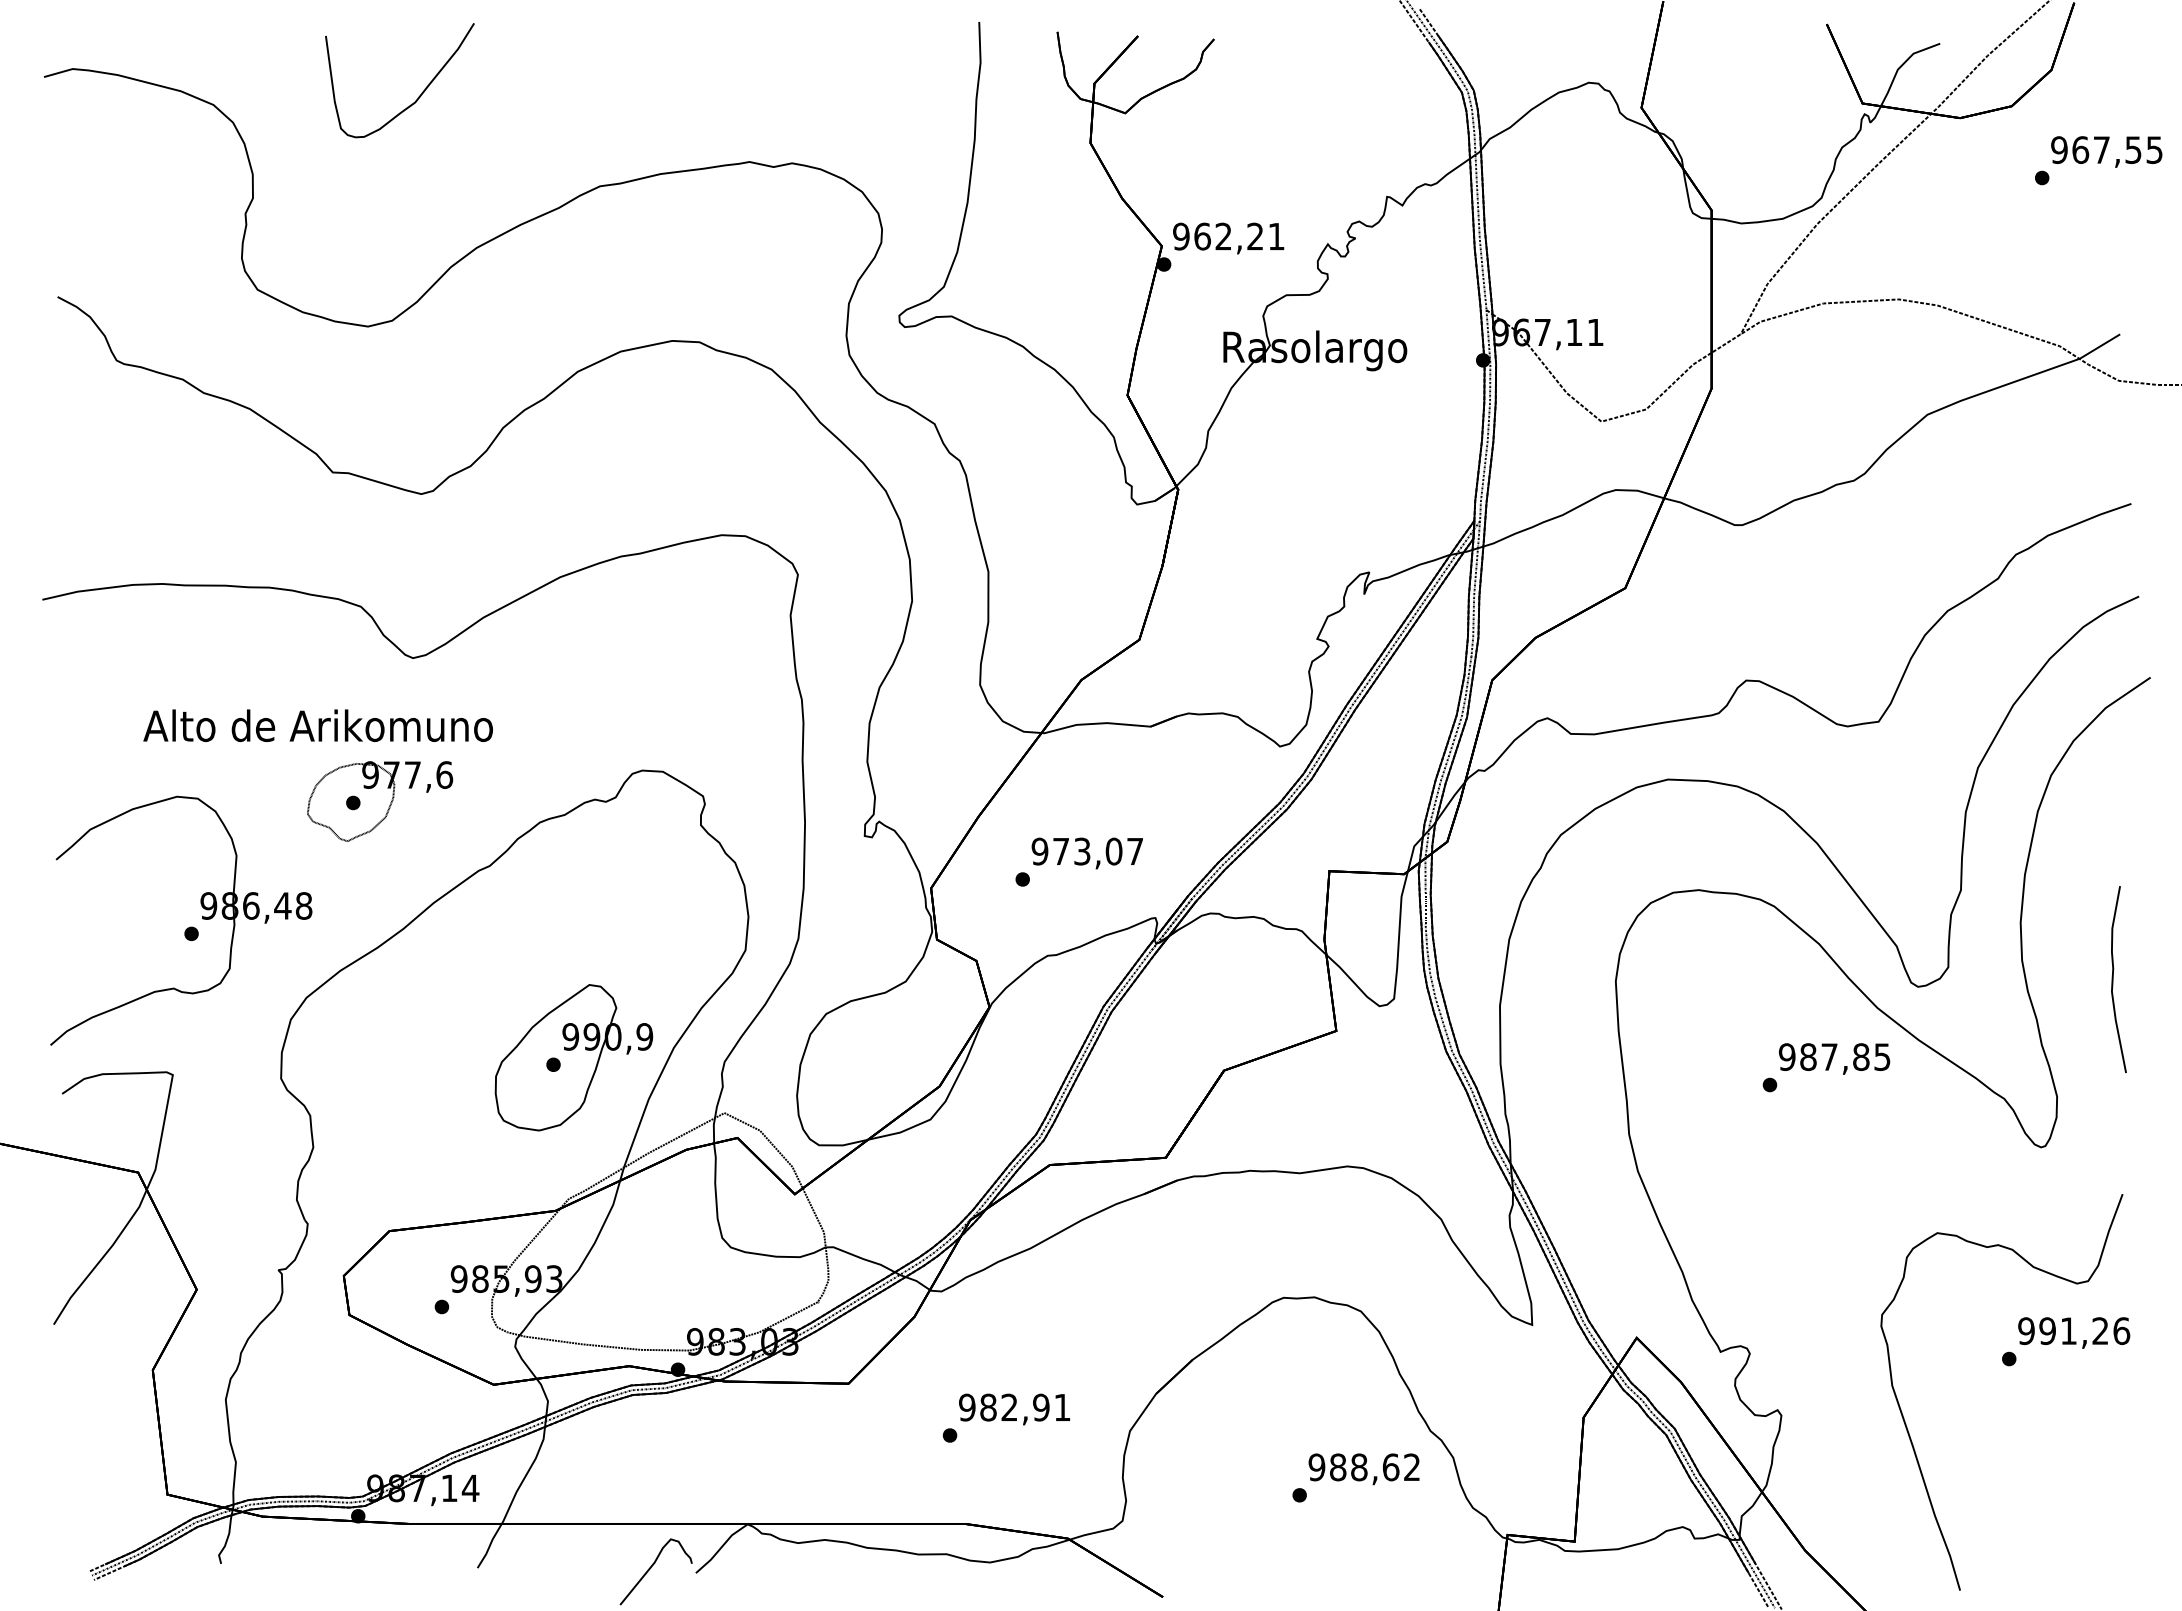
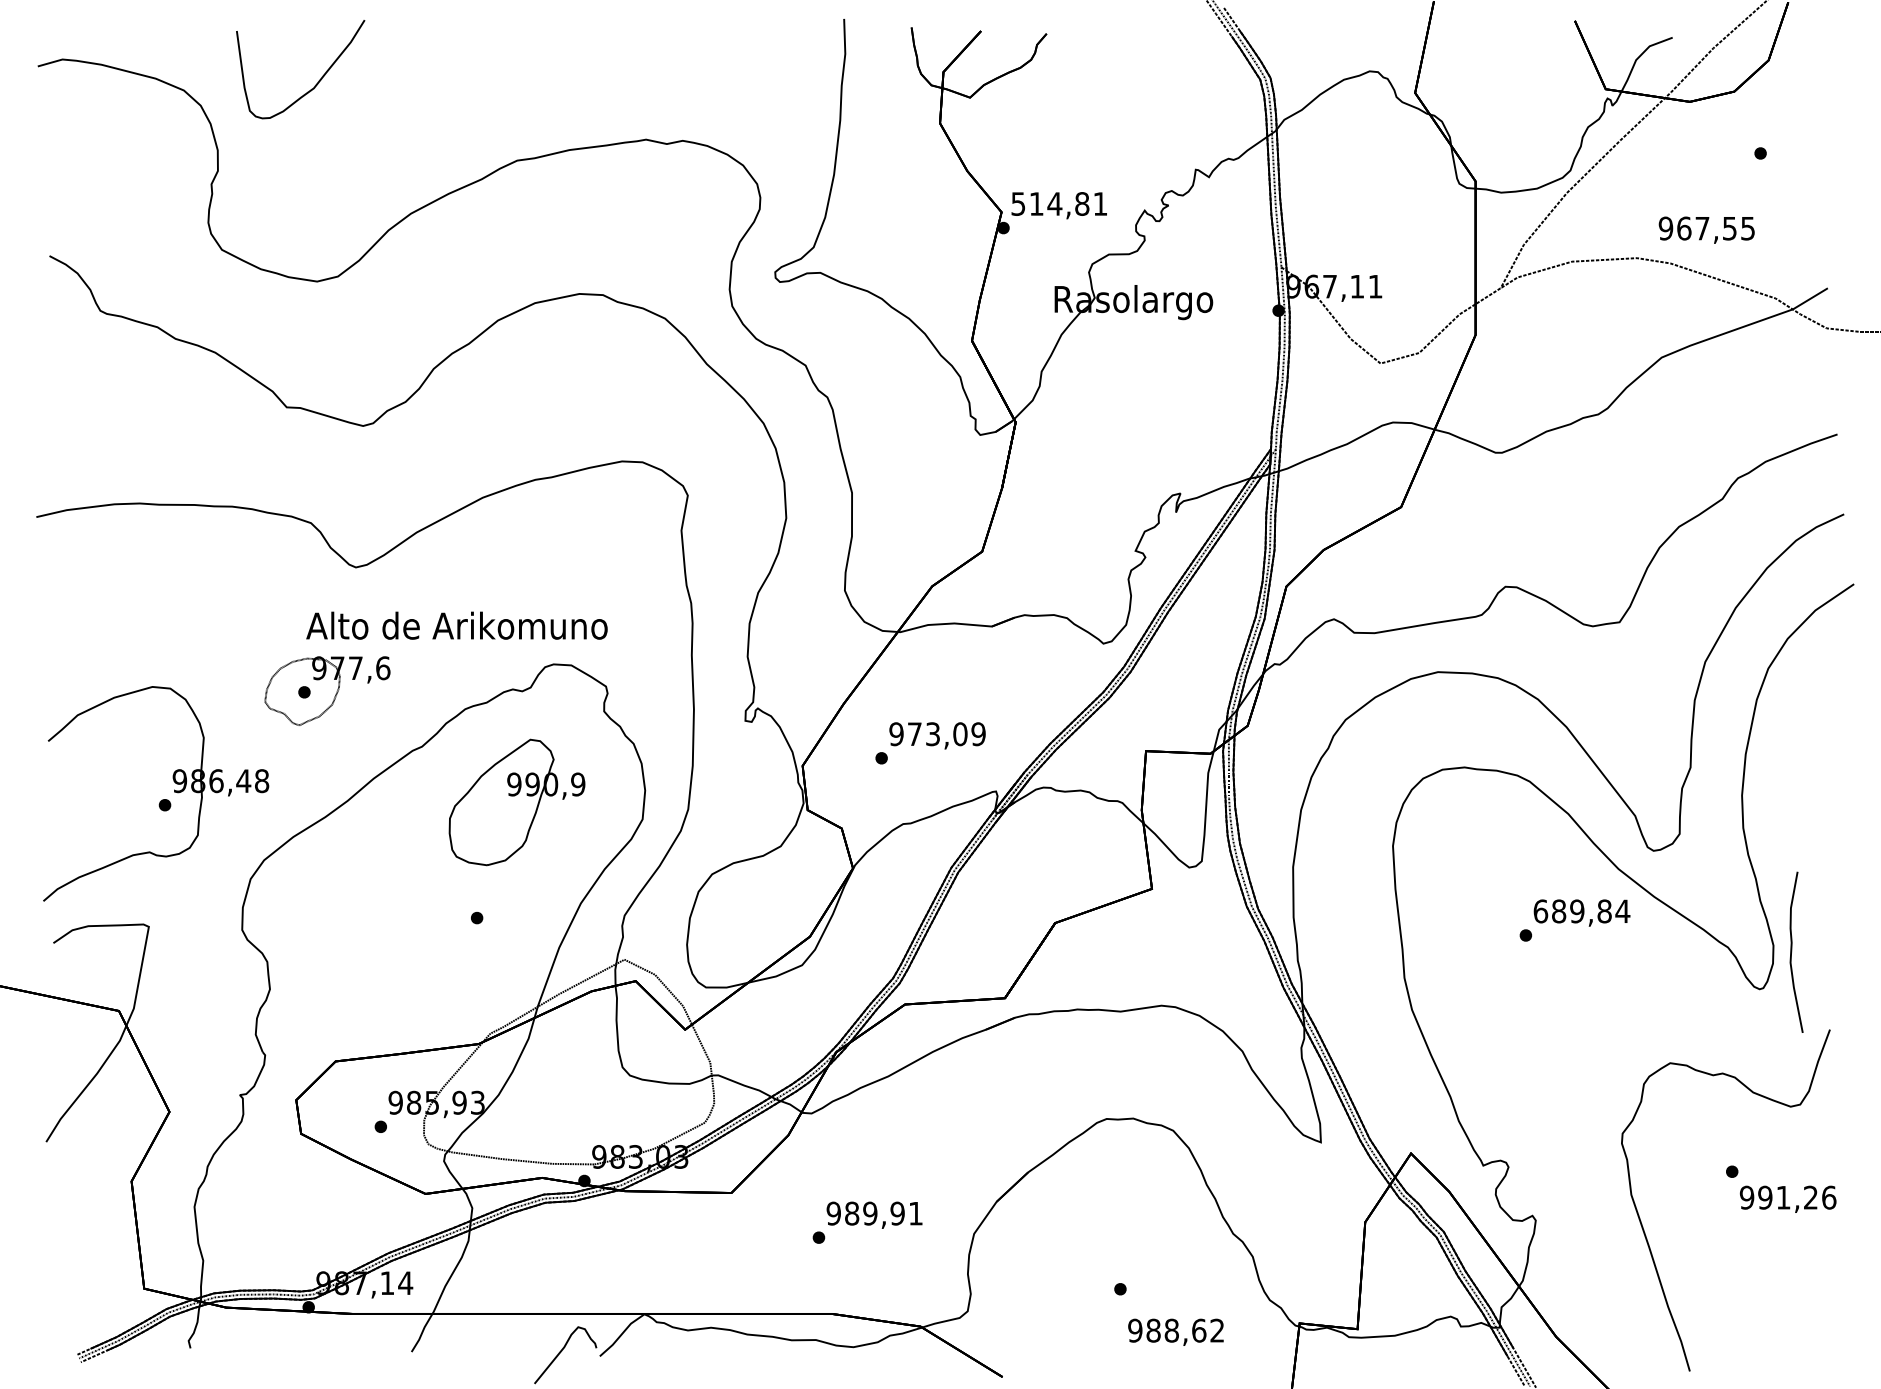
curve: (418, 96) -> (316, 83), moved
text: (2106, 151) -> (1706, 229), moved
text: (1218, 236) -> (1050, 203), 962,21 -> 514,81
text: (317, 725) -> (456, 625), moved
text: (1134, 851) -> (978, 734), 973,07 -> 973,09
curve: (2113, 979) -> (1791, 952), moved
part: (573, 1057) -> (516, 802), moved
text: (1834, 1057) -> (1581, 911), 987,85 -> 689,84
text: (2074, 1332) -> (1788, 1198), moved
text: (1009, 1407) -> (870, 1213), 982,91 -> 989,91
text: (1363, 1469) -> (1175, 1332), moved

